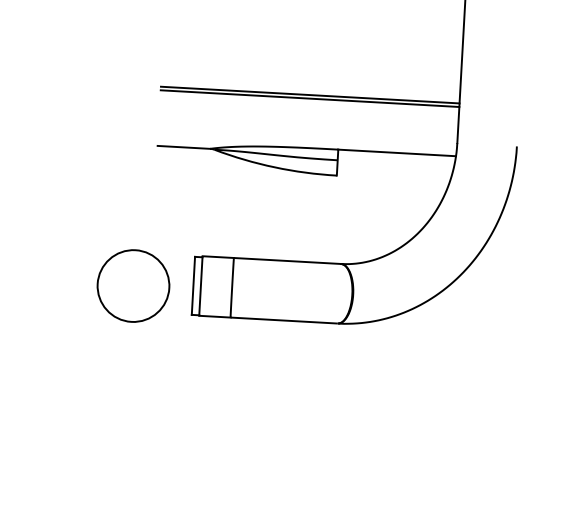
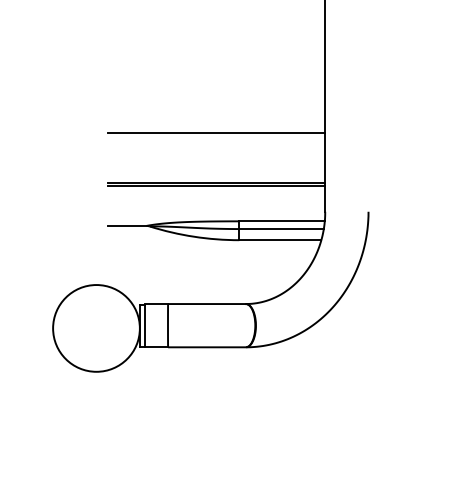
line: (313, 25) -> (216, 132), added
line: (395, 164) -> (281, 229), added
line: (393, 179) -> (280, 240), added
circle: (133, 286) -> (96, 328), size x1.67

